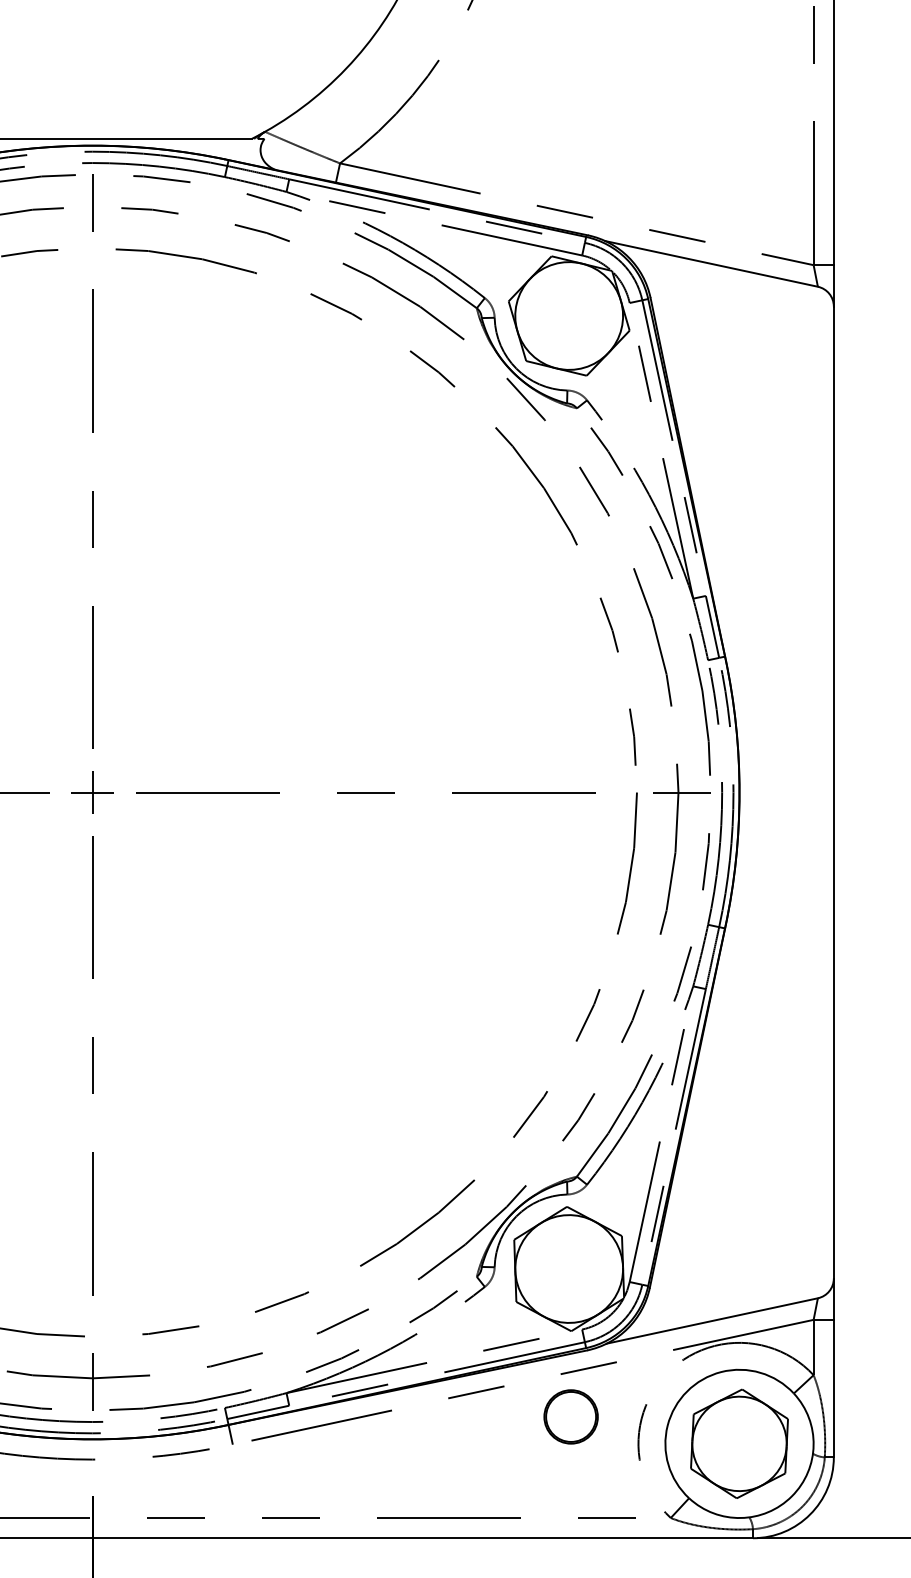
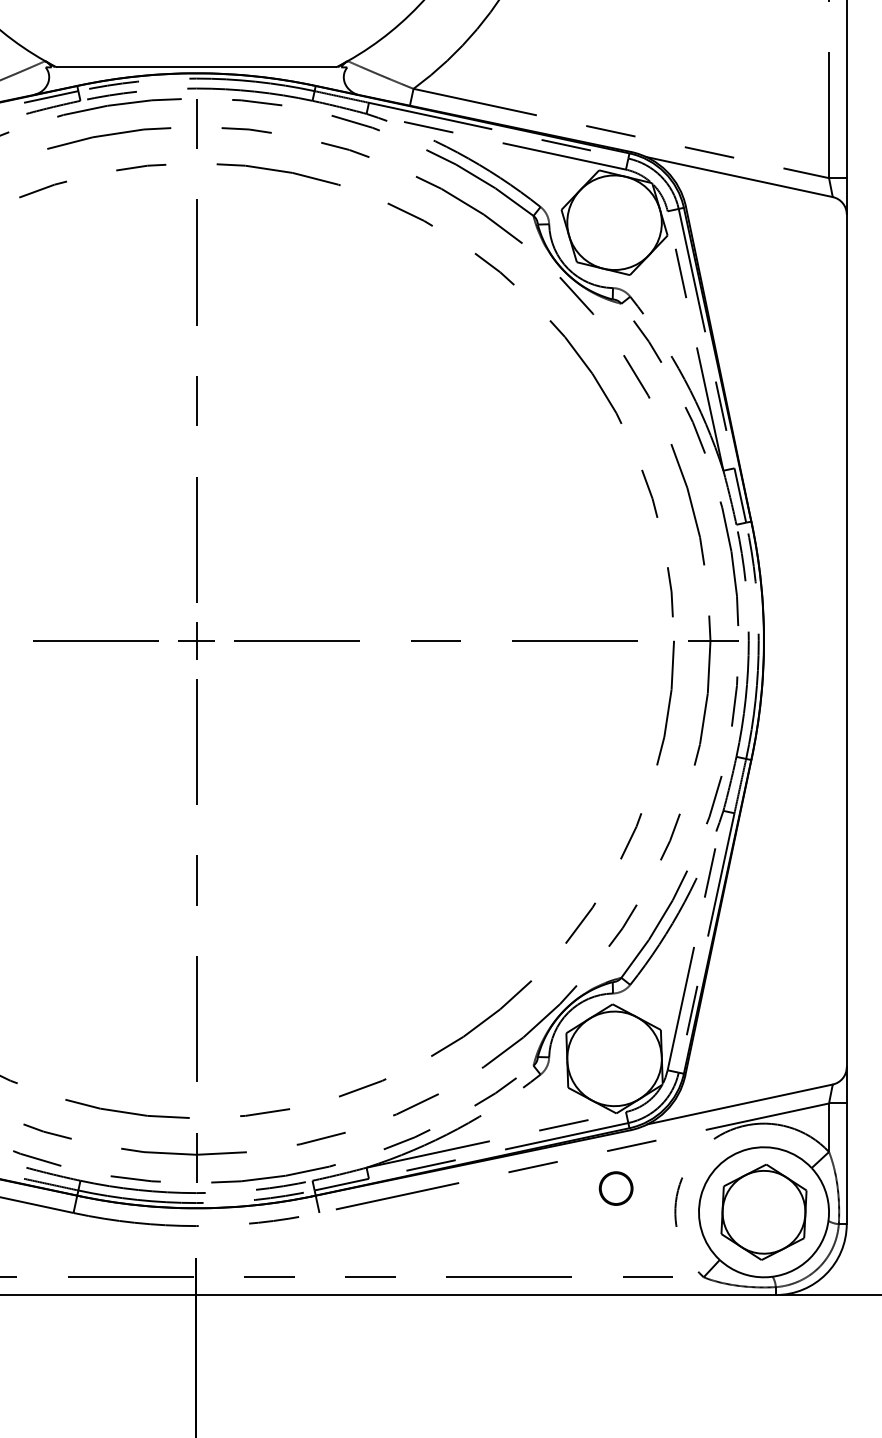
part: (570, 1416) -> (615, 1188), size x0.7

